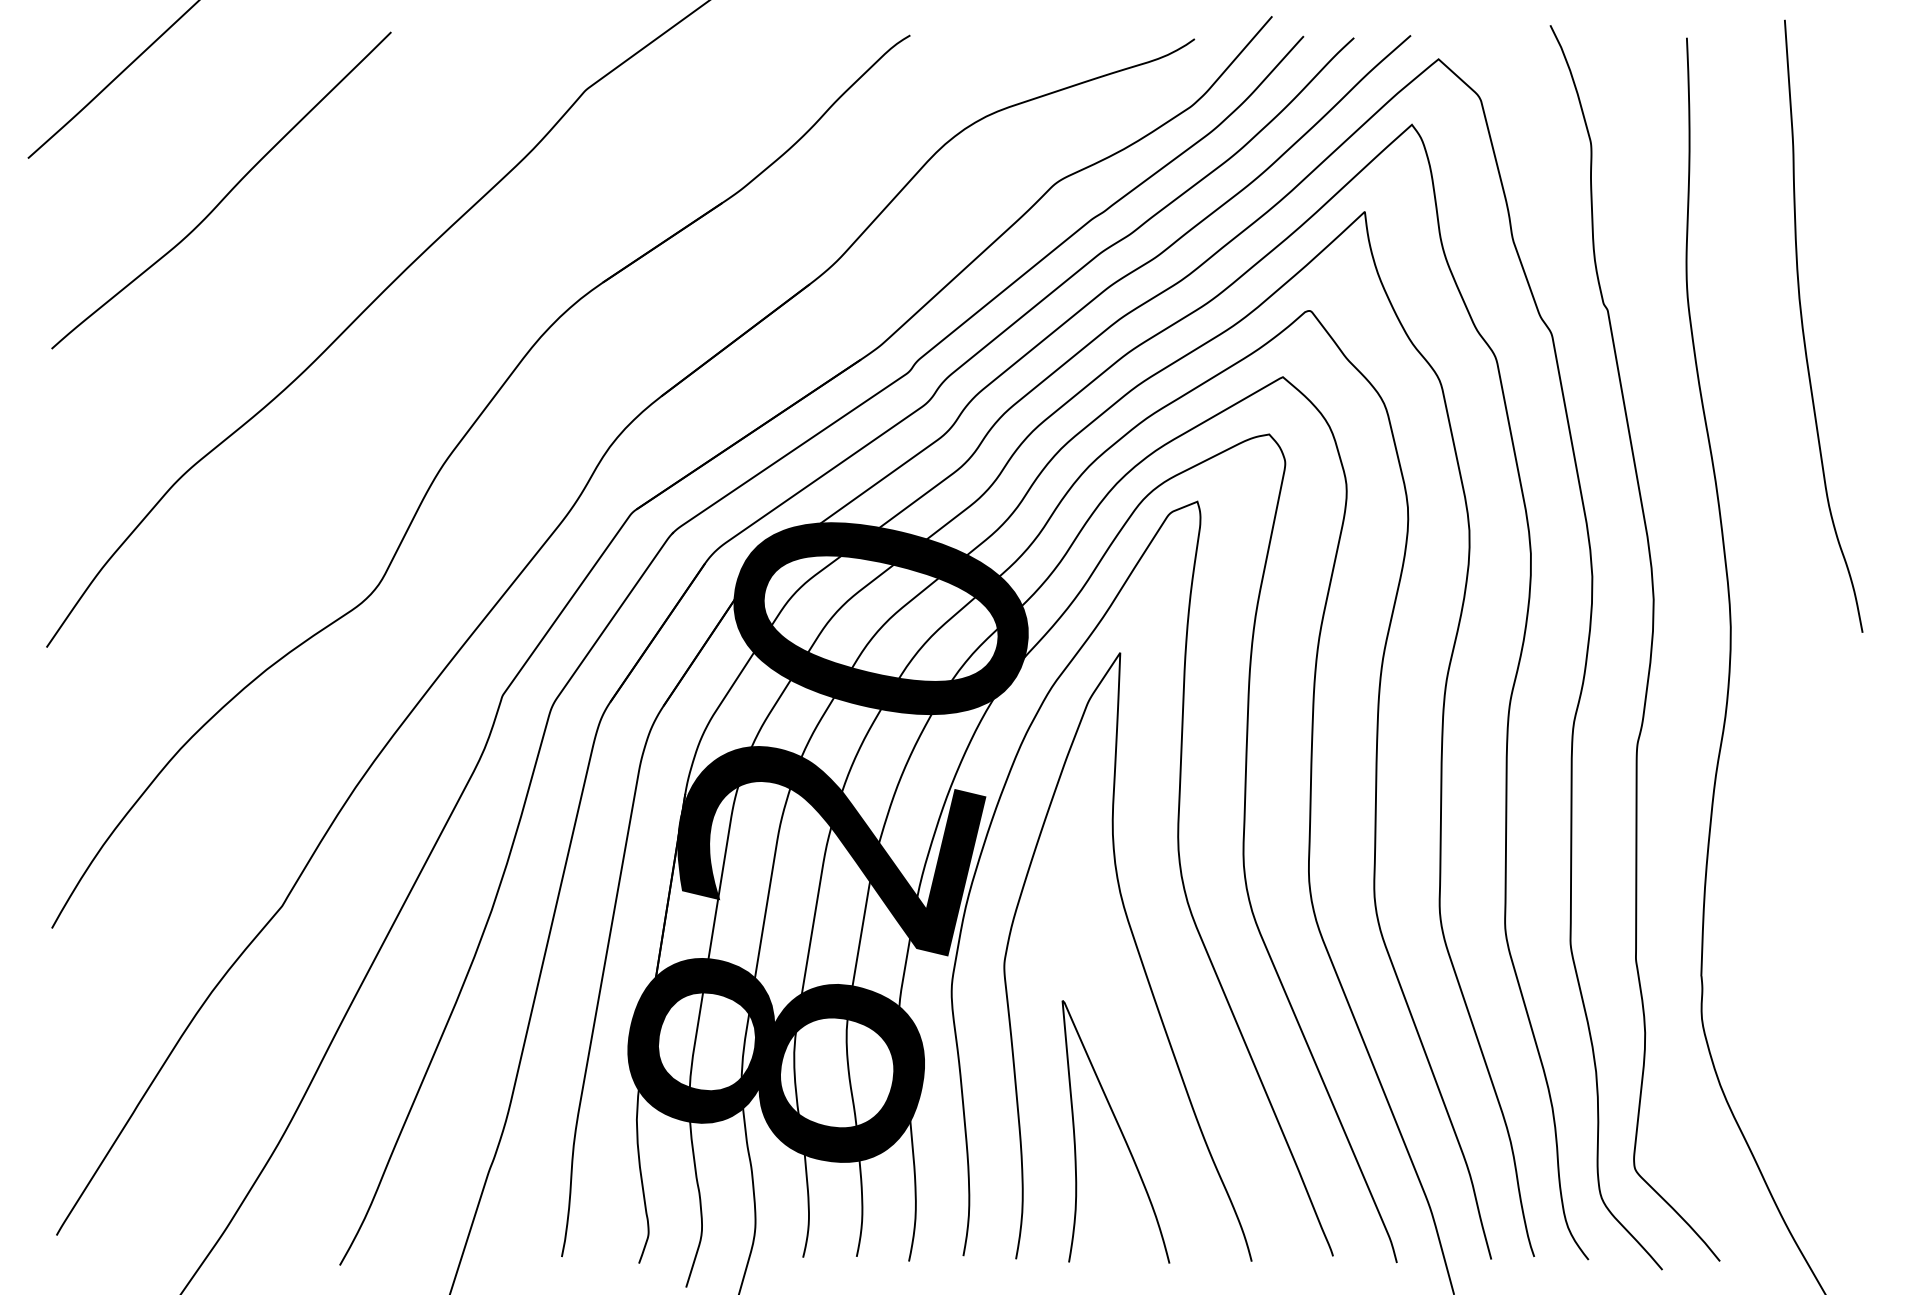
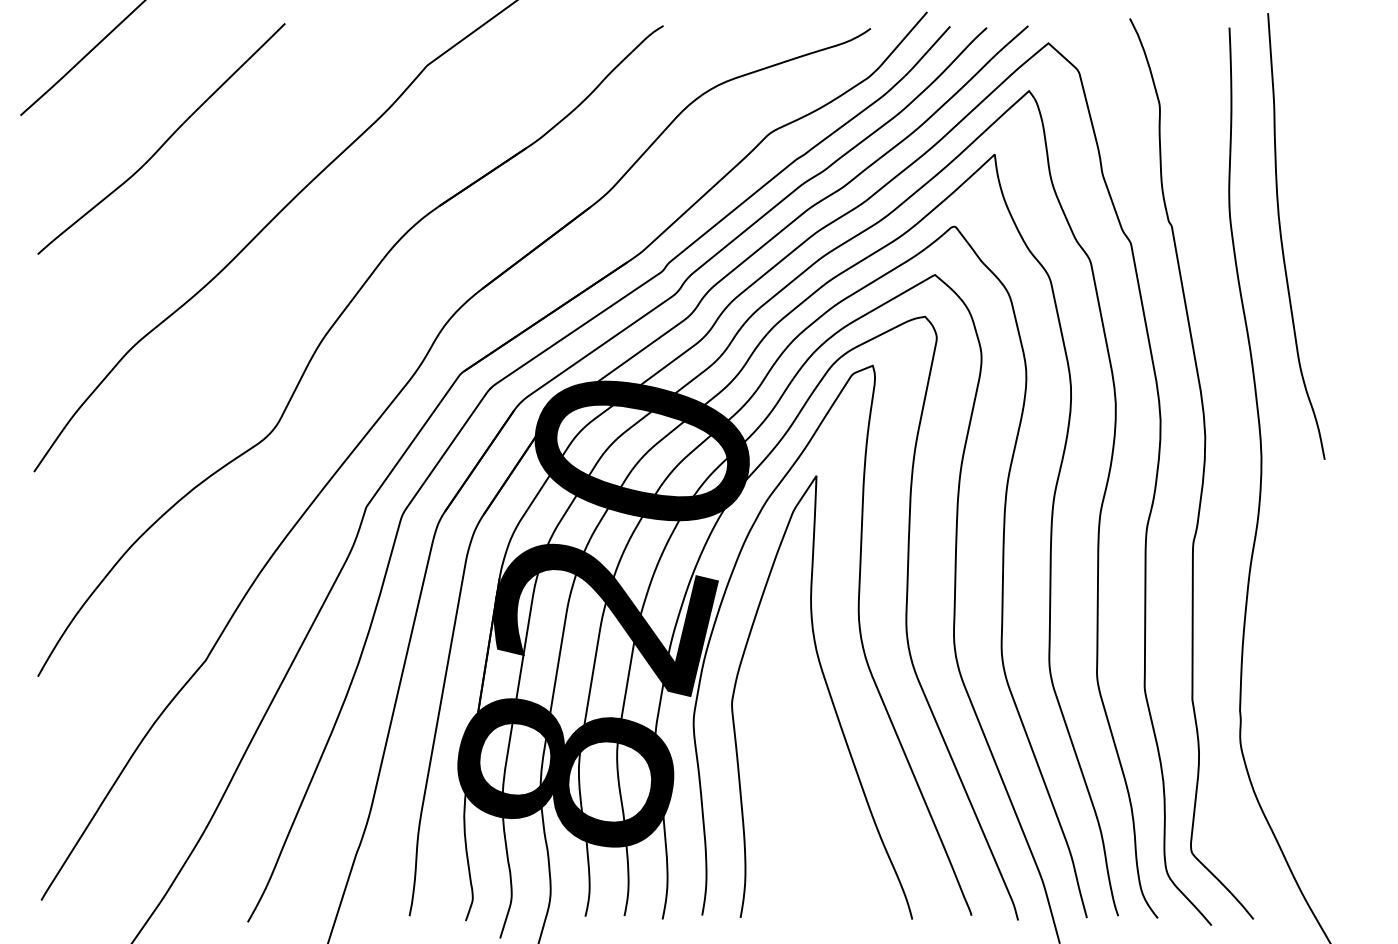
curve: (1803, 325) -> (1281, 235), moved
curve: (1119, 1129) -> (815, 823), removed

